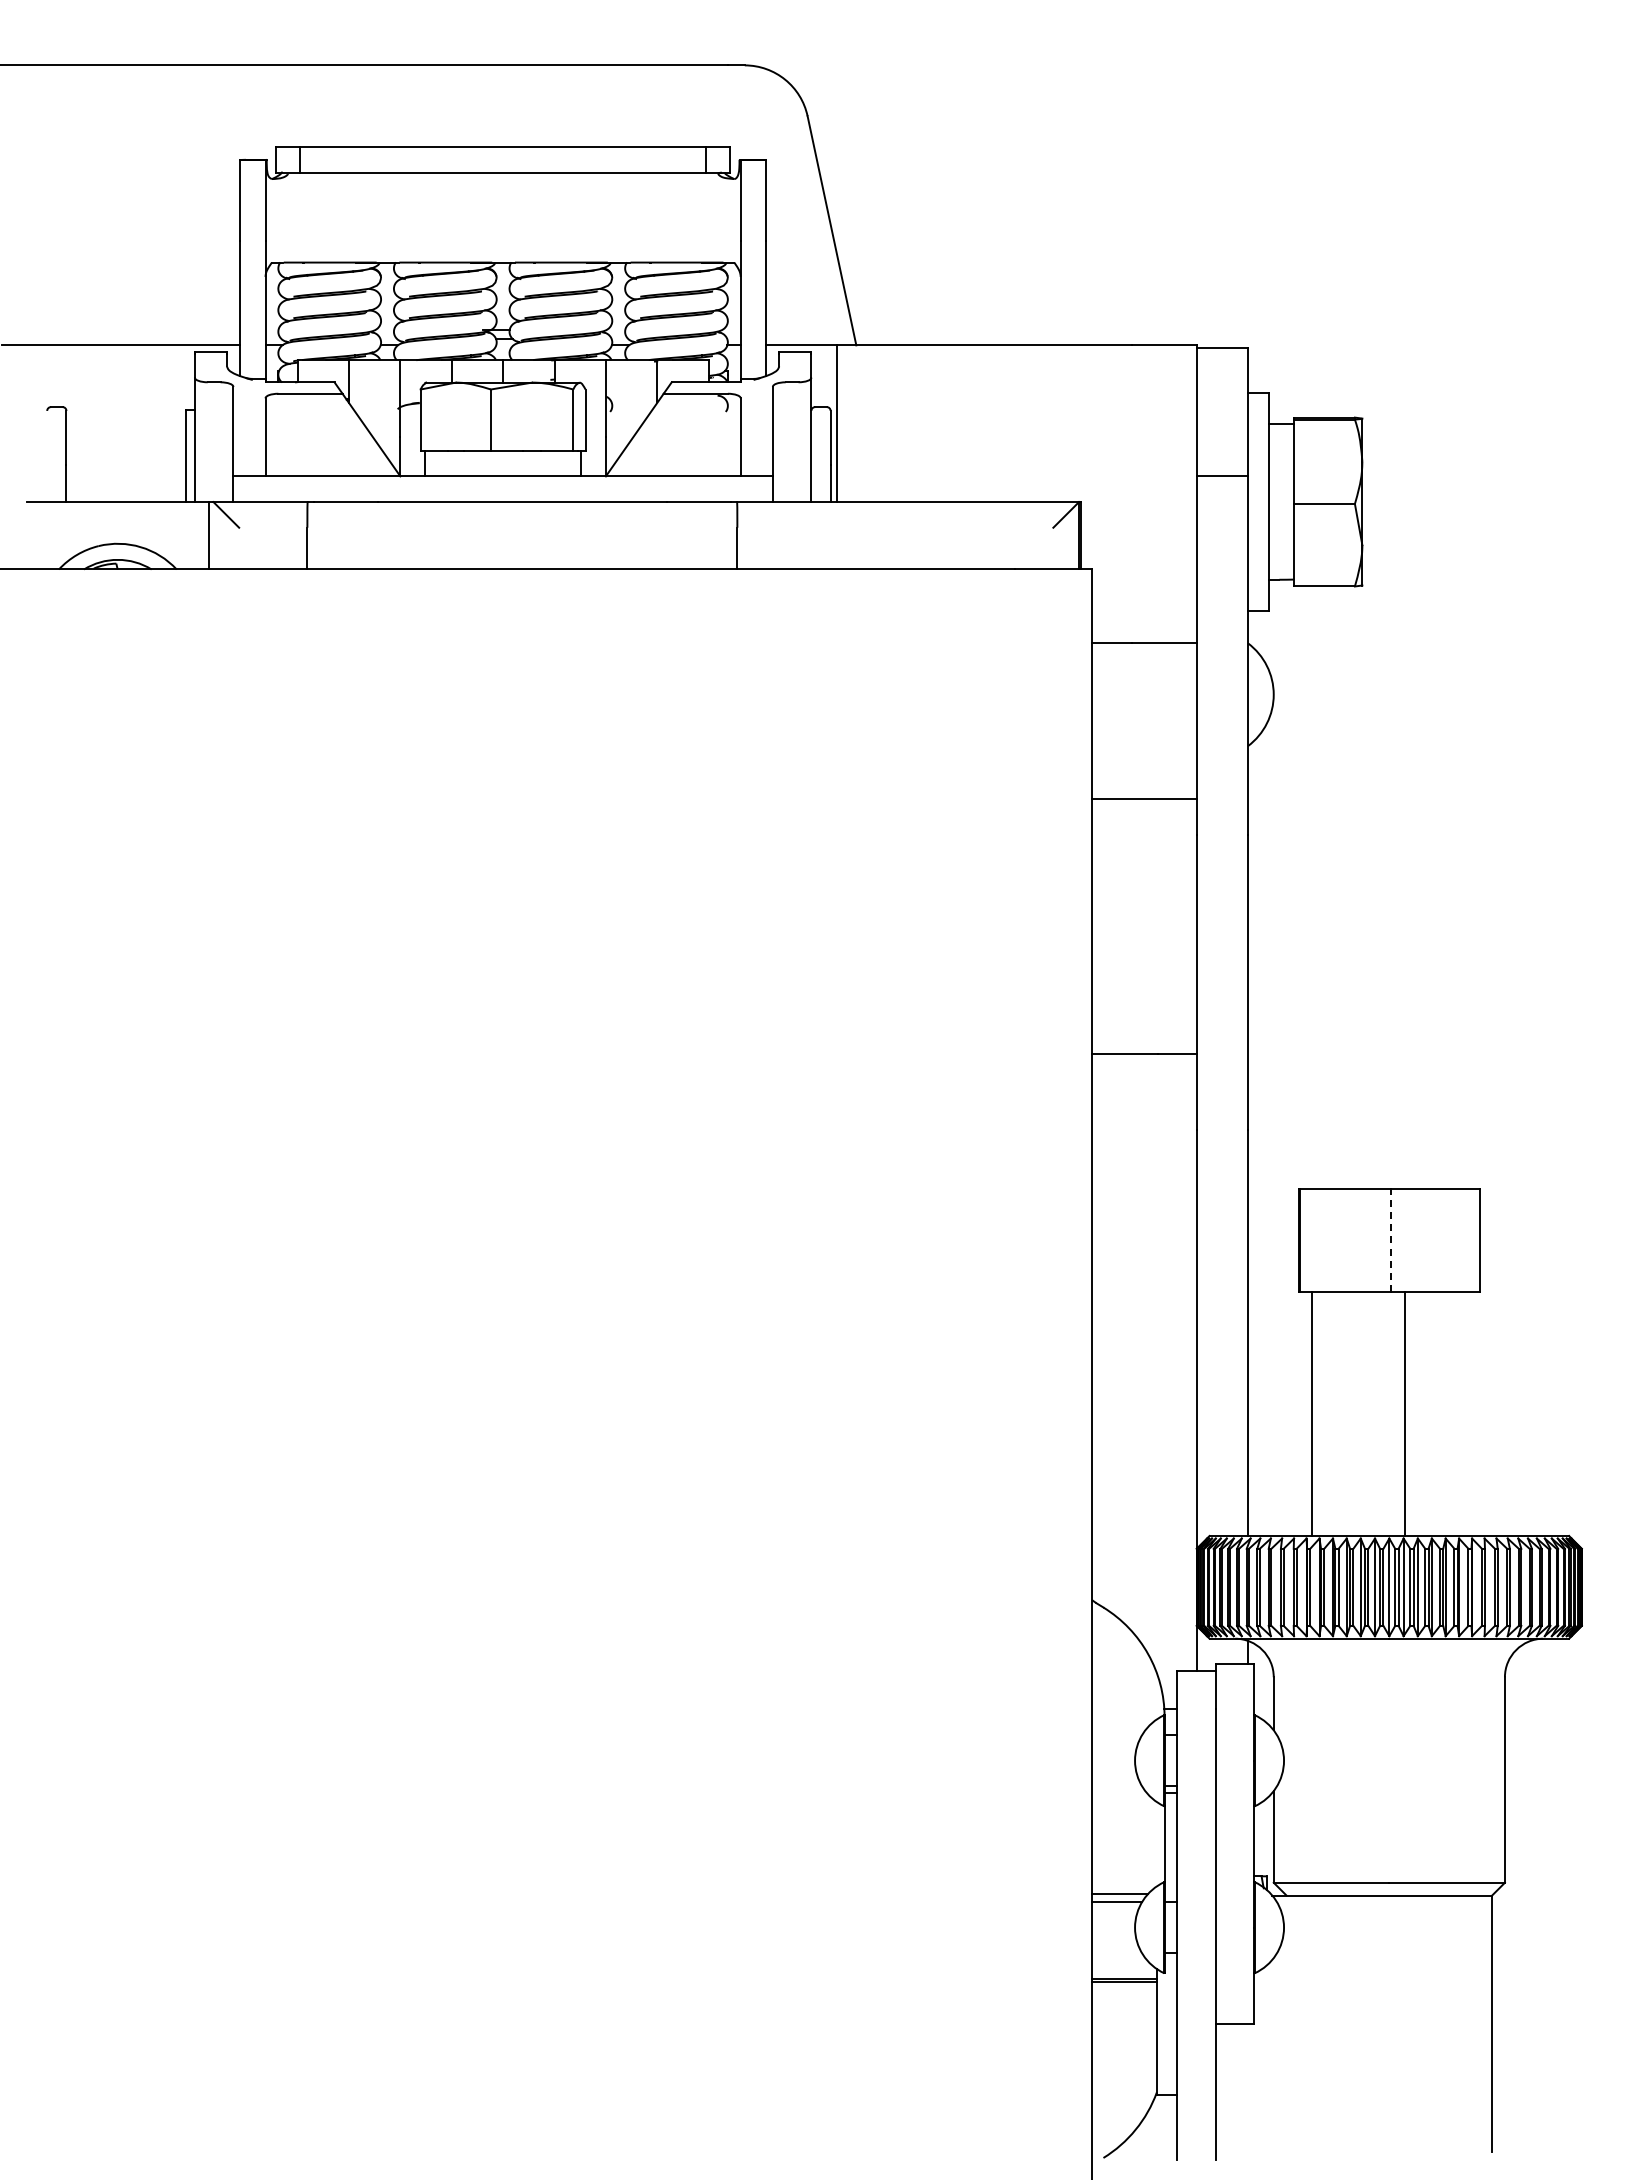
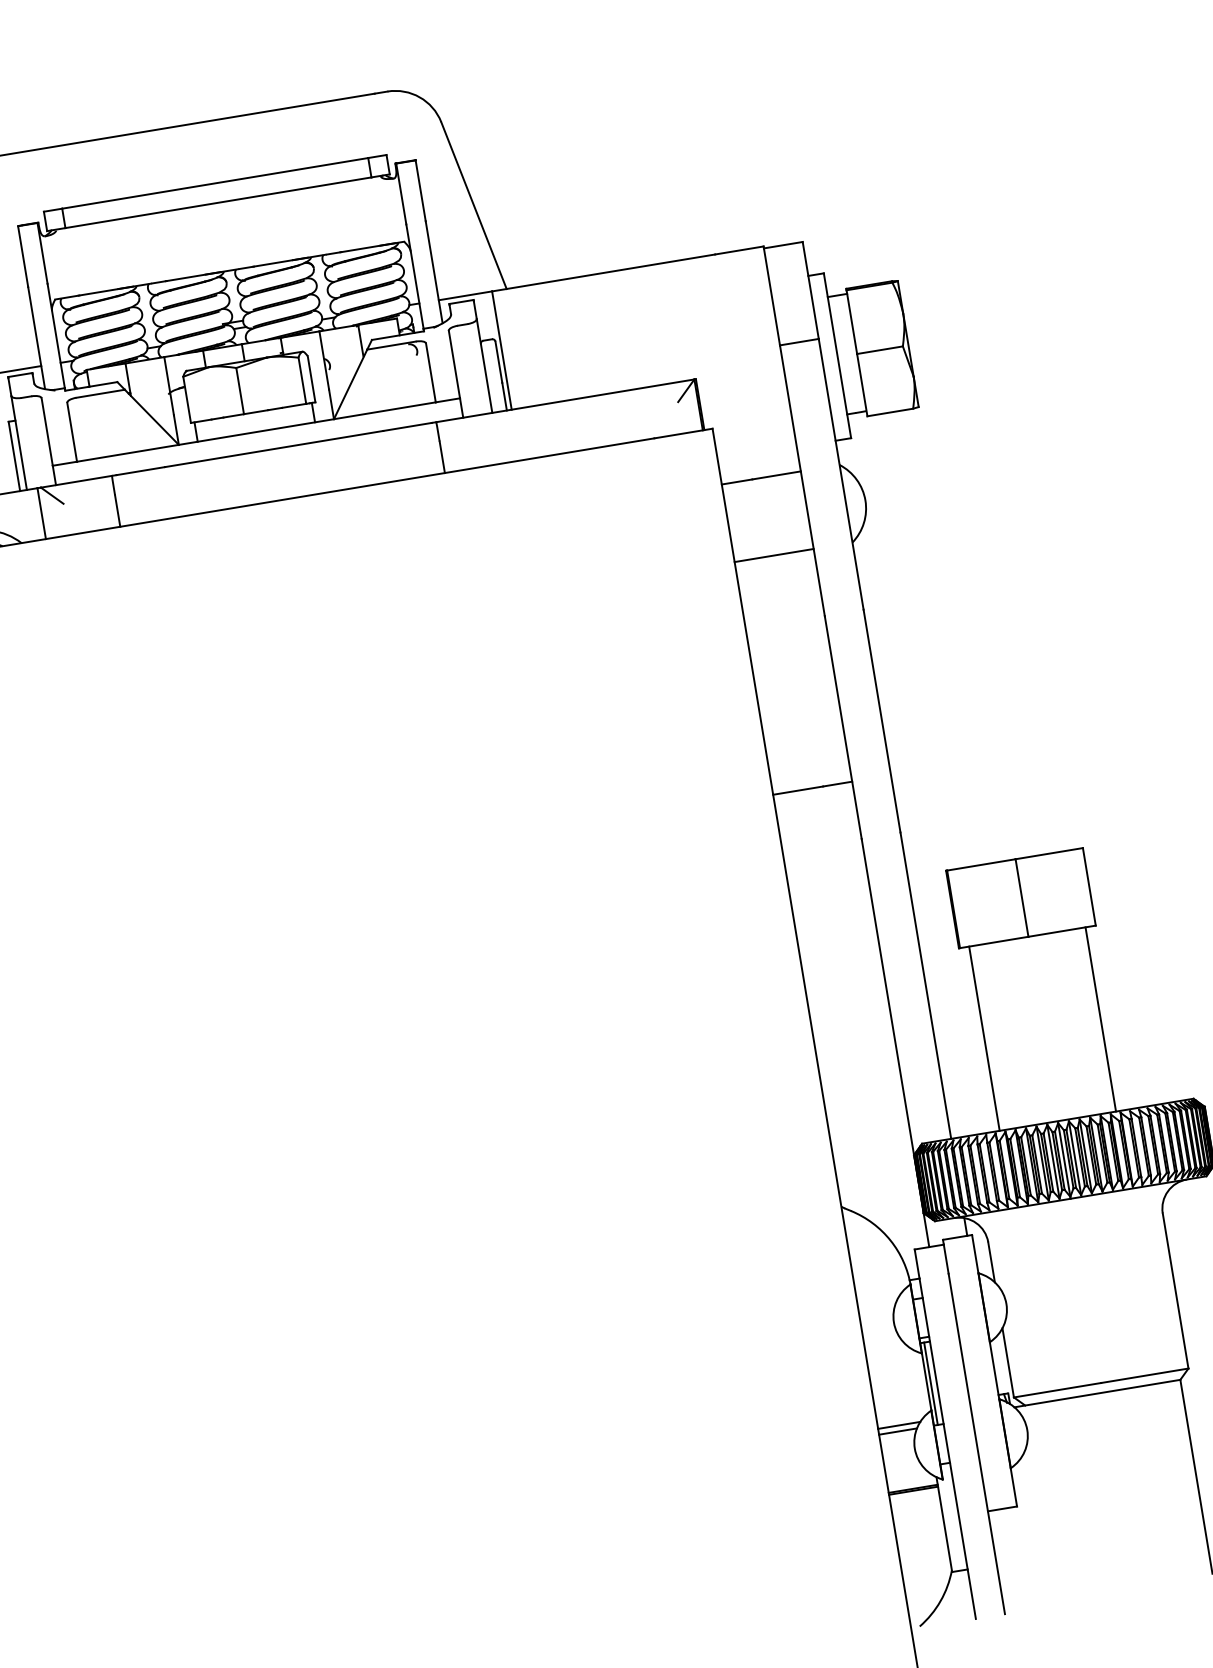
line: (1143, 799) -> (773, 555), moved
line: (1390, 1240) -> (1021, 898), dashed -> solid
line: (1405, 1413) -> (1100, 1019), moved
line: (1169, 1847) -> (930, 1383), added

